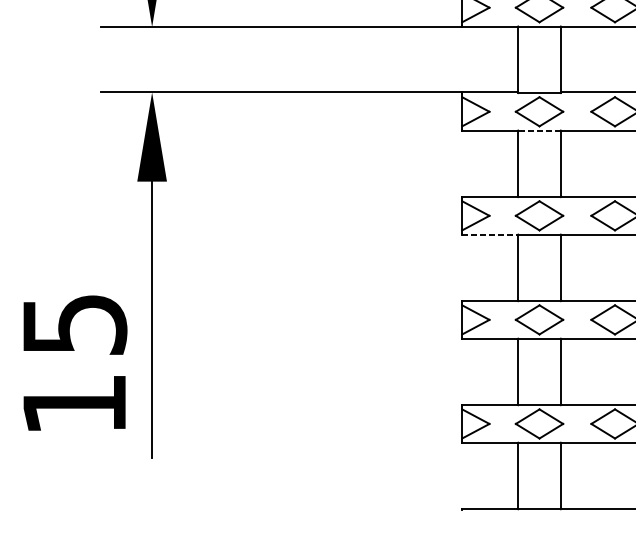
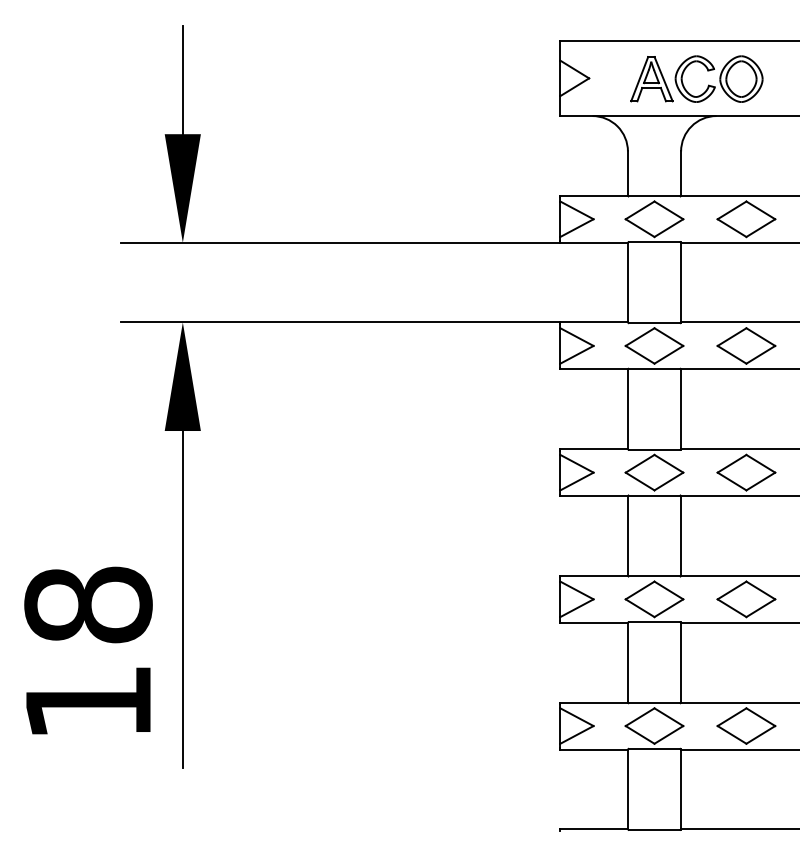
line: (539, 130) -> (654, 368), dashed -> solid
line: (490, 235) -> (594, 496), dashed -> solid
text: (74, 324) -> (88, 604), 15 -> 18

